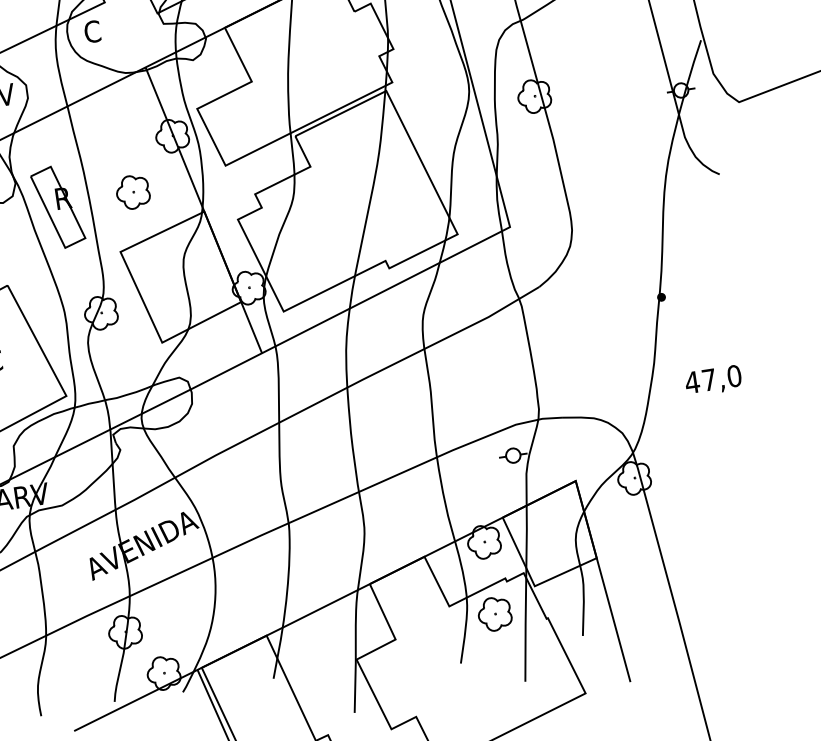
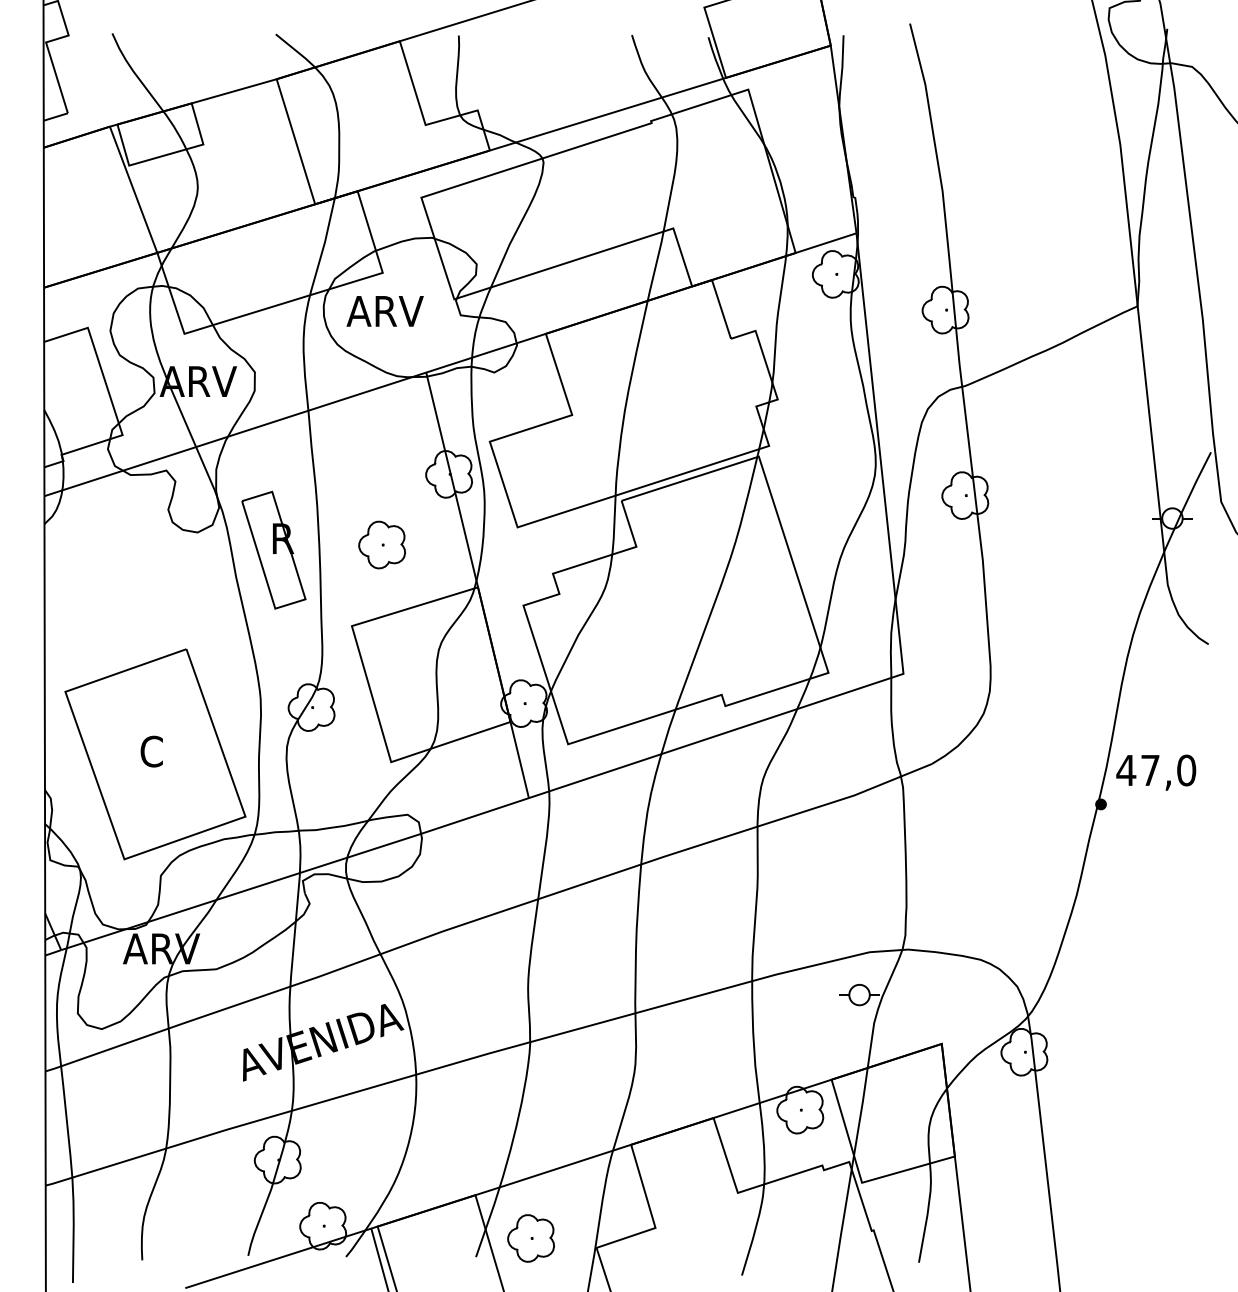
text: (110, 29) -> (384, 311), C -> ARV
text: (713, 380) -> (1156, 772), moved
part: (494, 614) -> (530, 1238), moved

